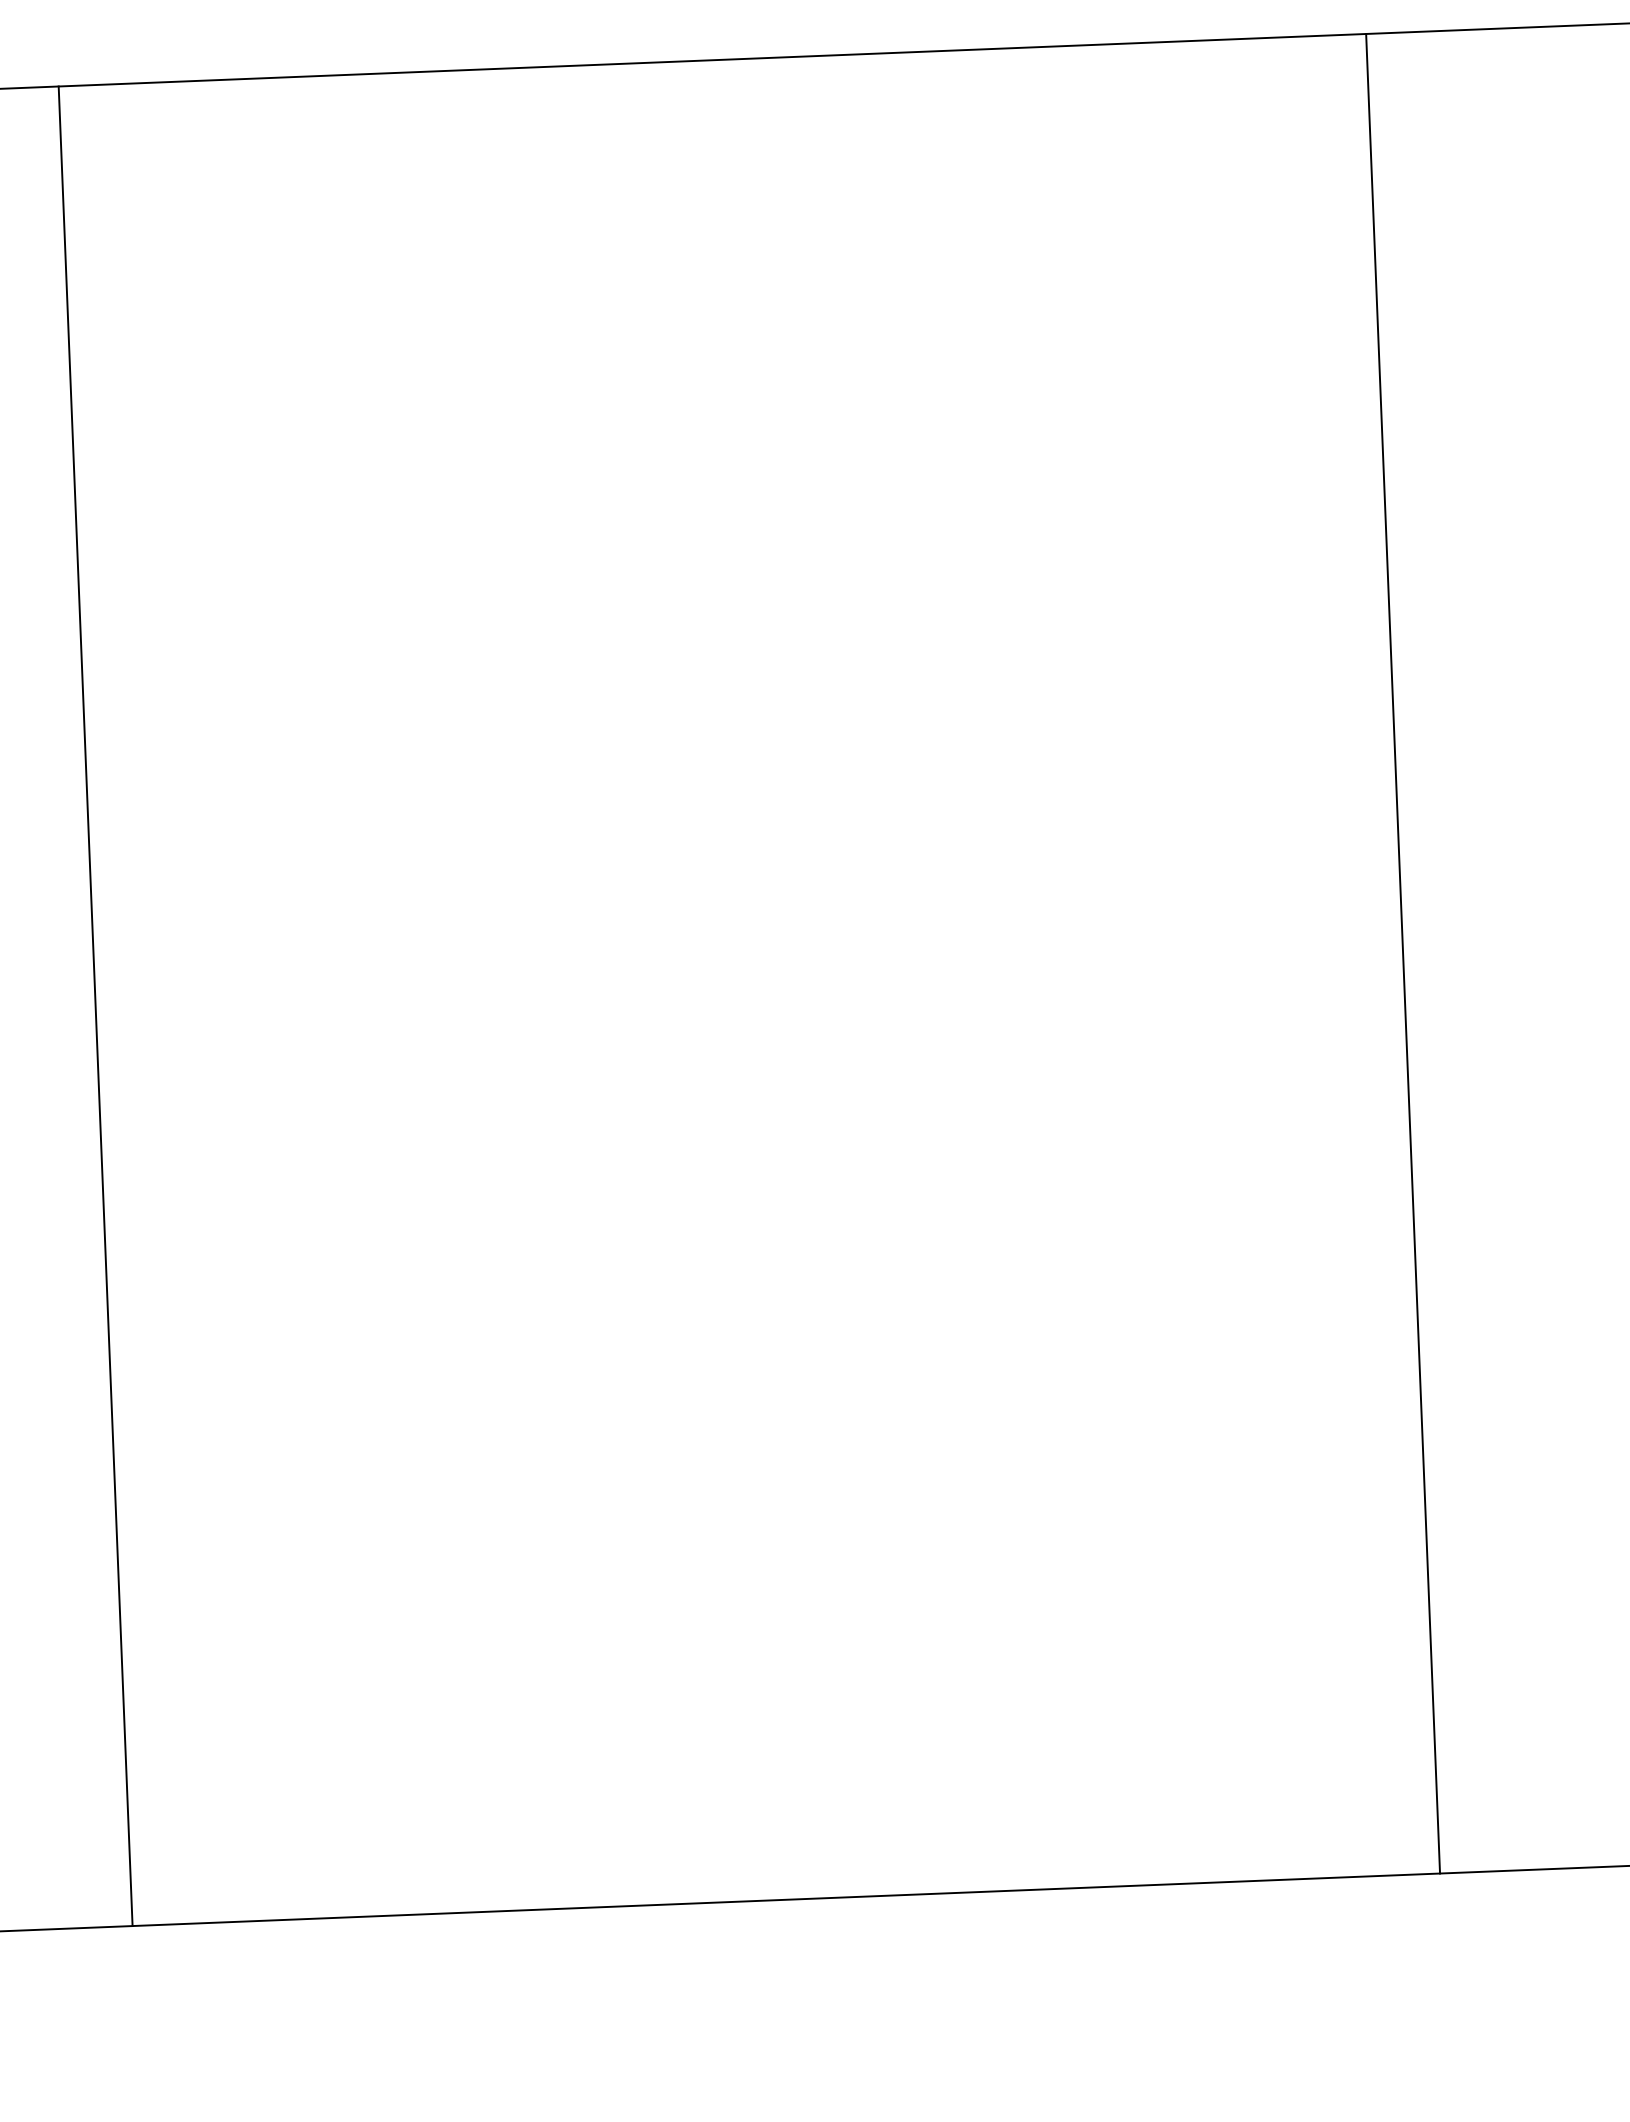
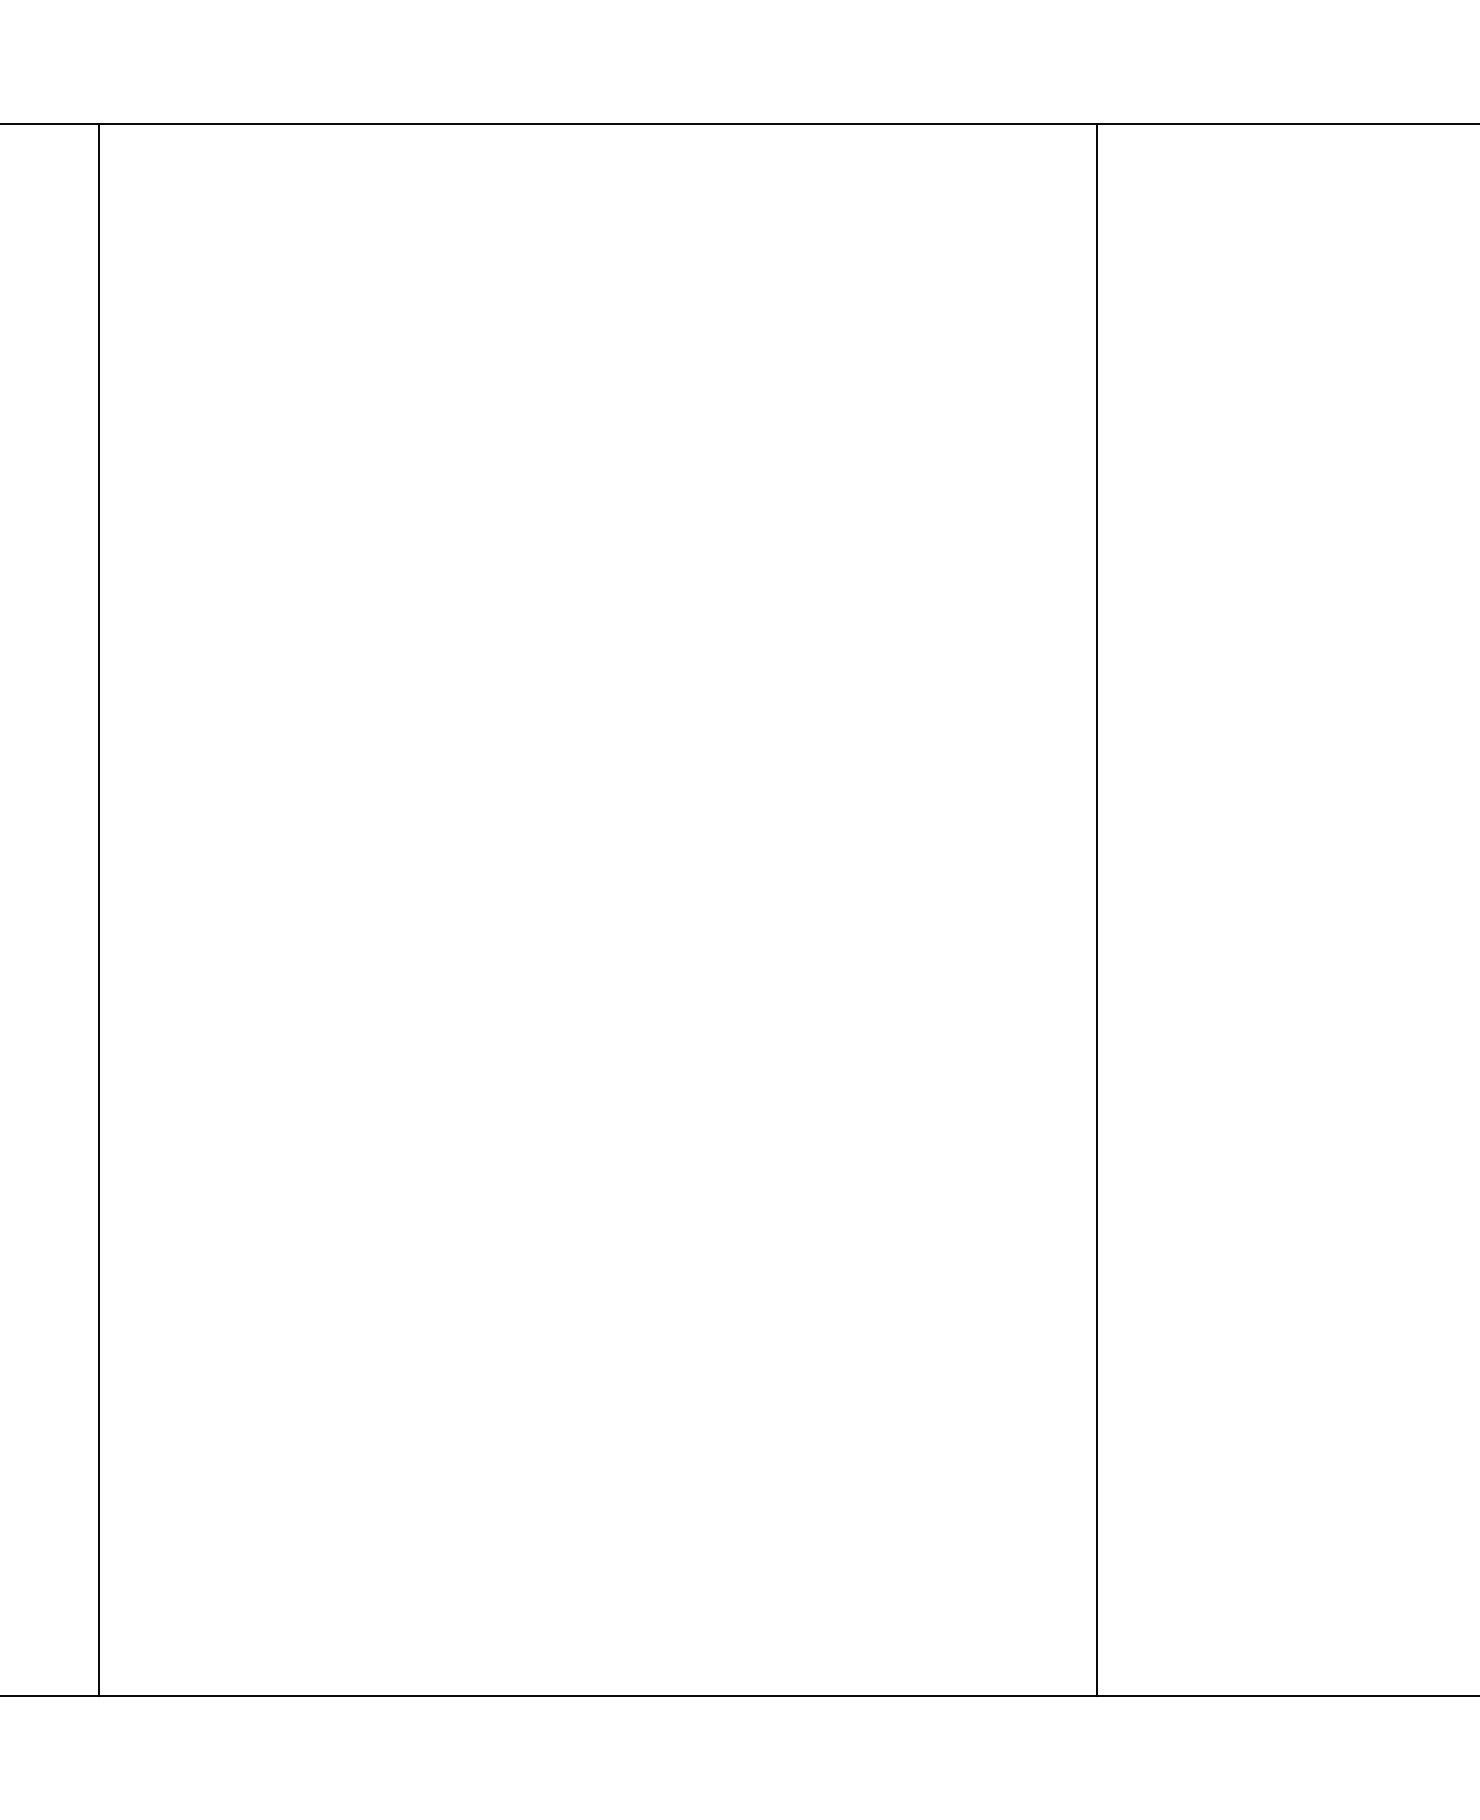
line: (1402, 953) -> (1096, 909), moved
line: (95, 1005) -> (99, 909), moved

